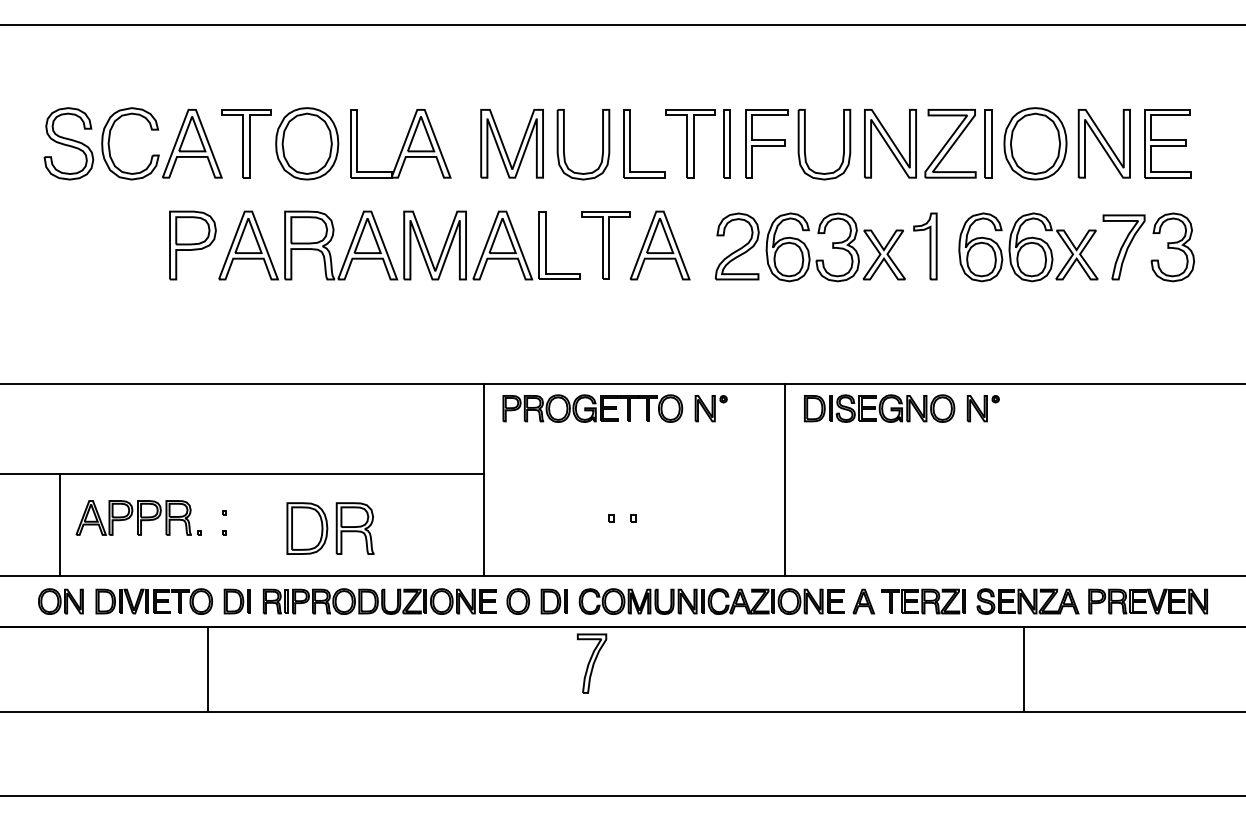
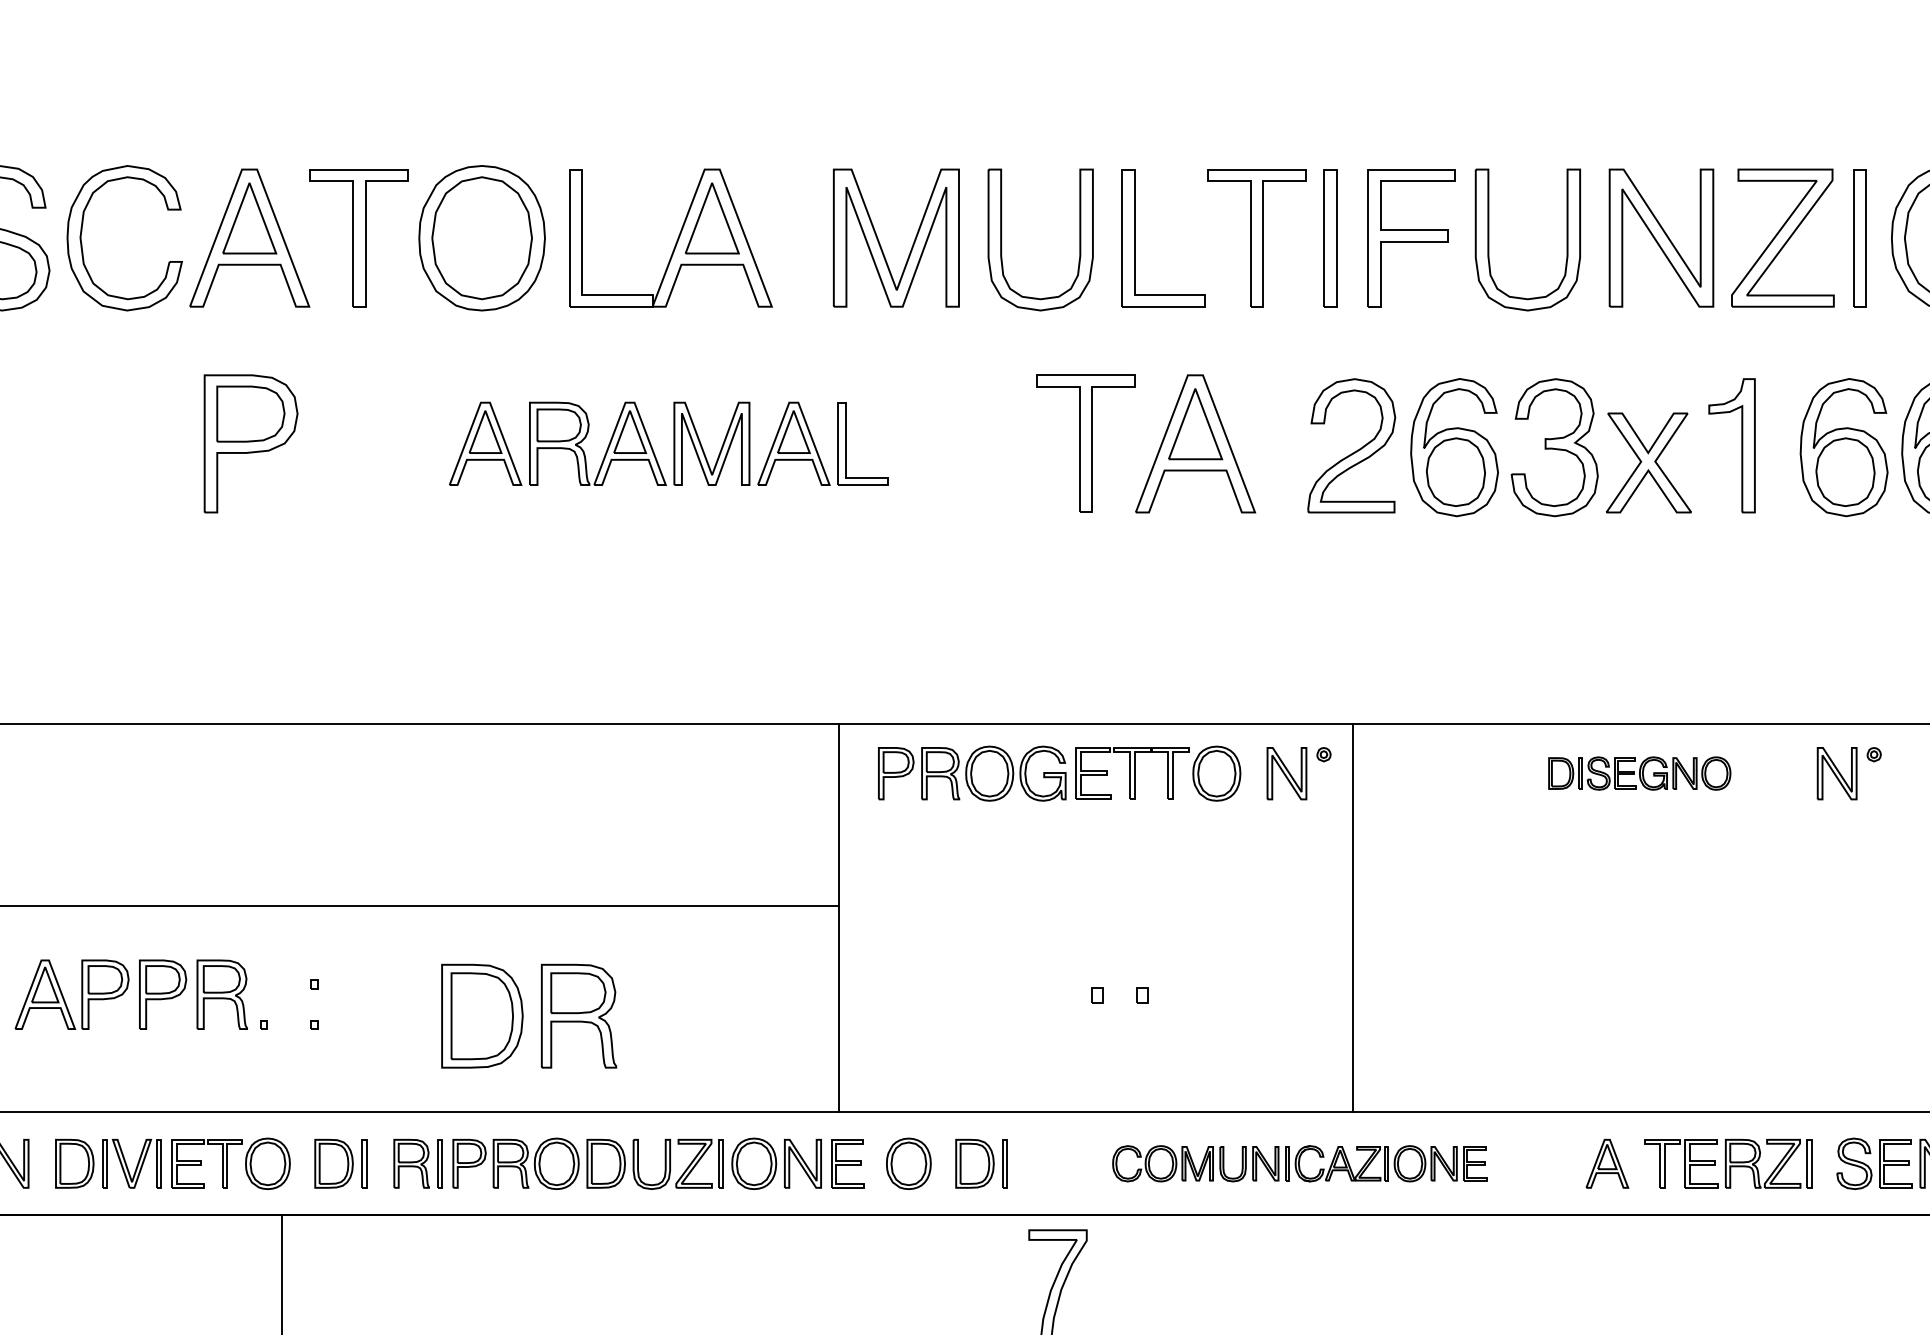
part: (399, 245) -> (668, 443), size x0.6
part: (879, 408) -> (1639, 773), size x0.6
line: (785, 479) -> (1354, 916), moved
part: (711, 601) -> (1299, 1163), size x0.7

